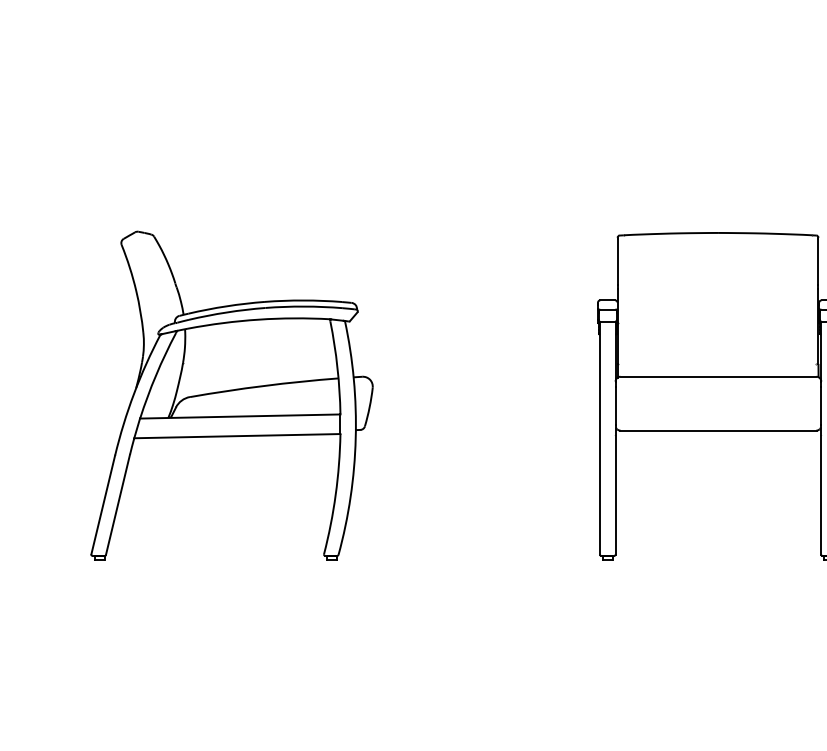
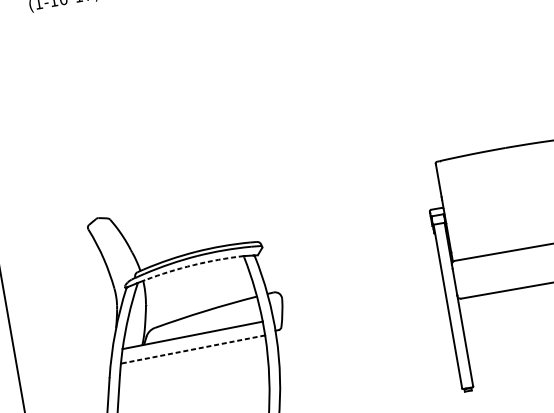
arc: (258, 319) -> (193, 265), solid -> dashed
line: (236, 436) -> (192, 349), solid -> dashed

